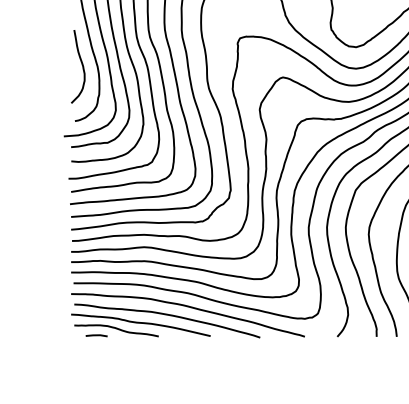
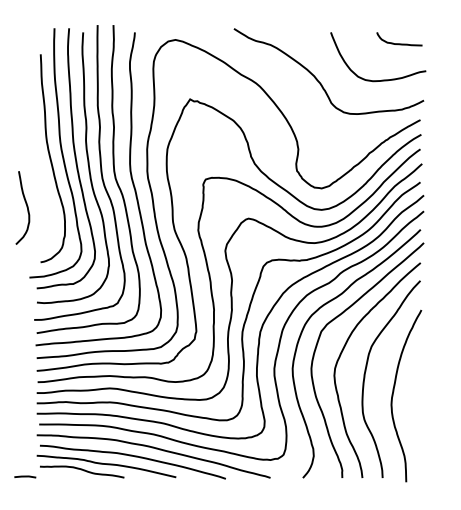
curve: (81, 66) -> (26, 207), moved
line: (96, 335) -> (25, 476), moved

